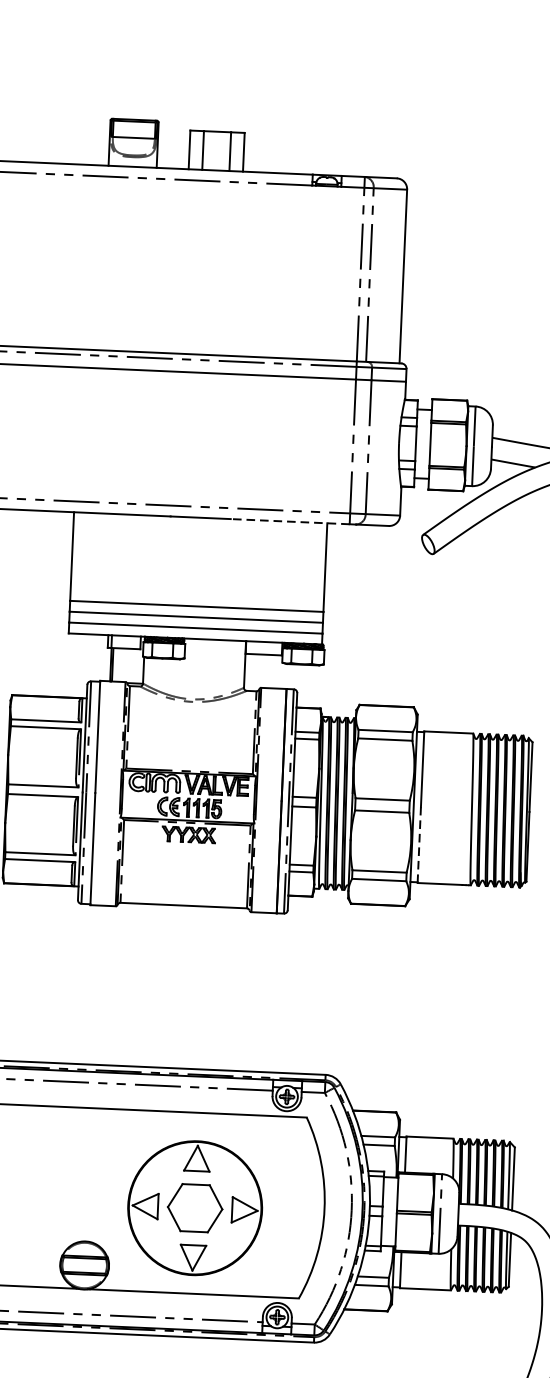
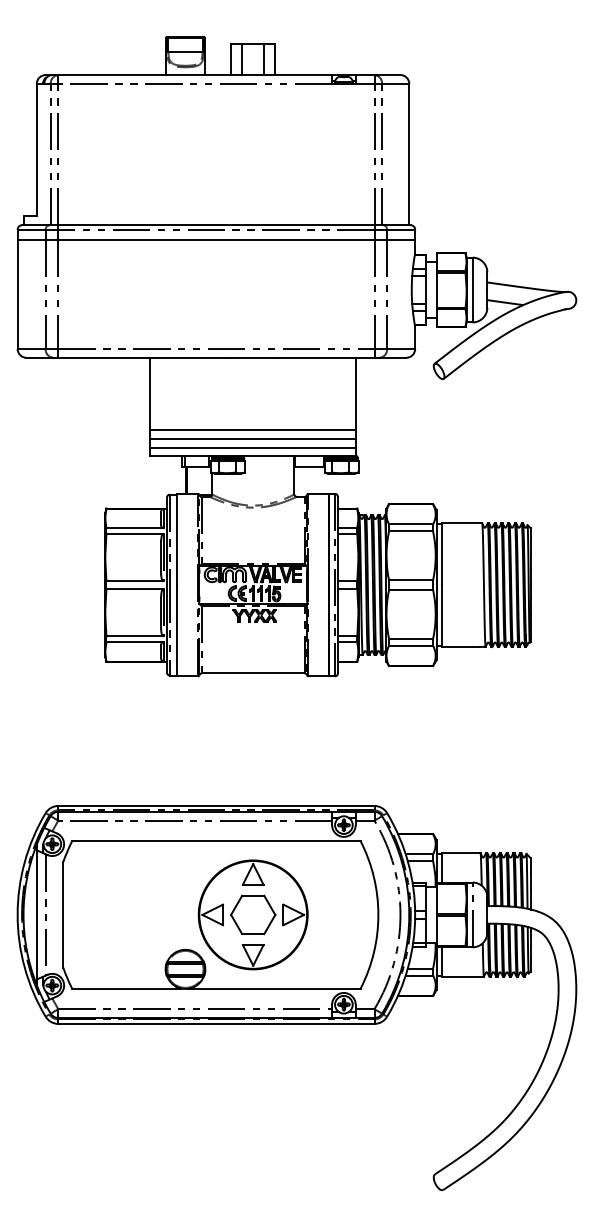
line: (289, 521) -> (325, 357), dashed -> solid
line: (419, 844) -> (442, 615), dashed -> solid
part: (194, 1207) -> (252, 914), moved

